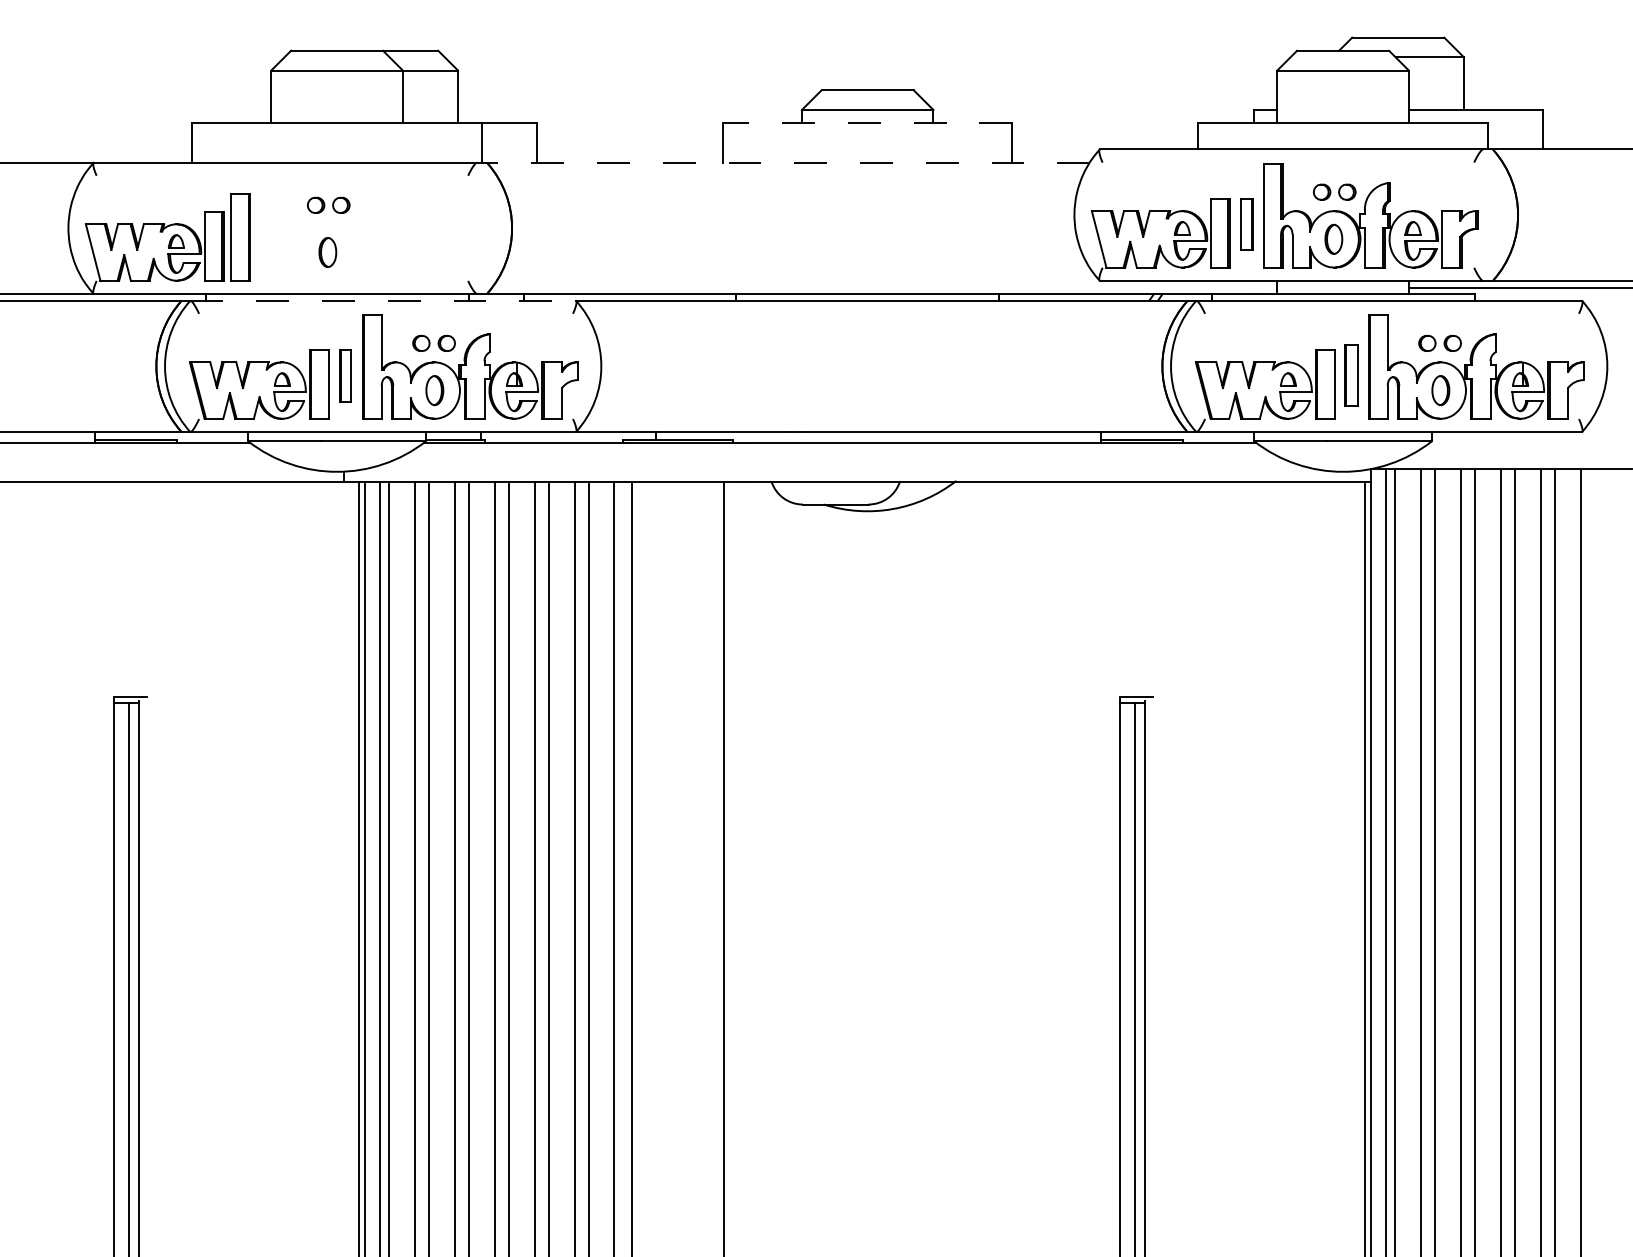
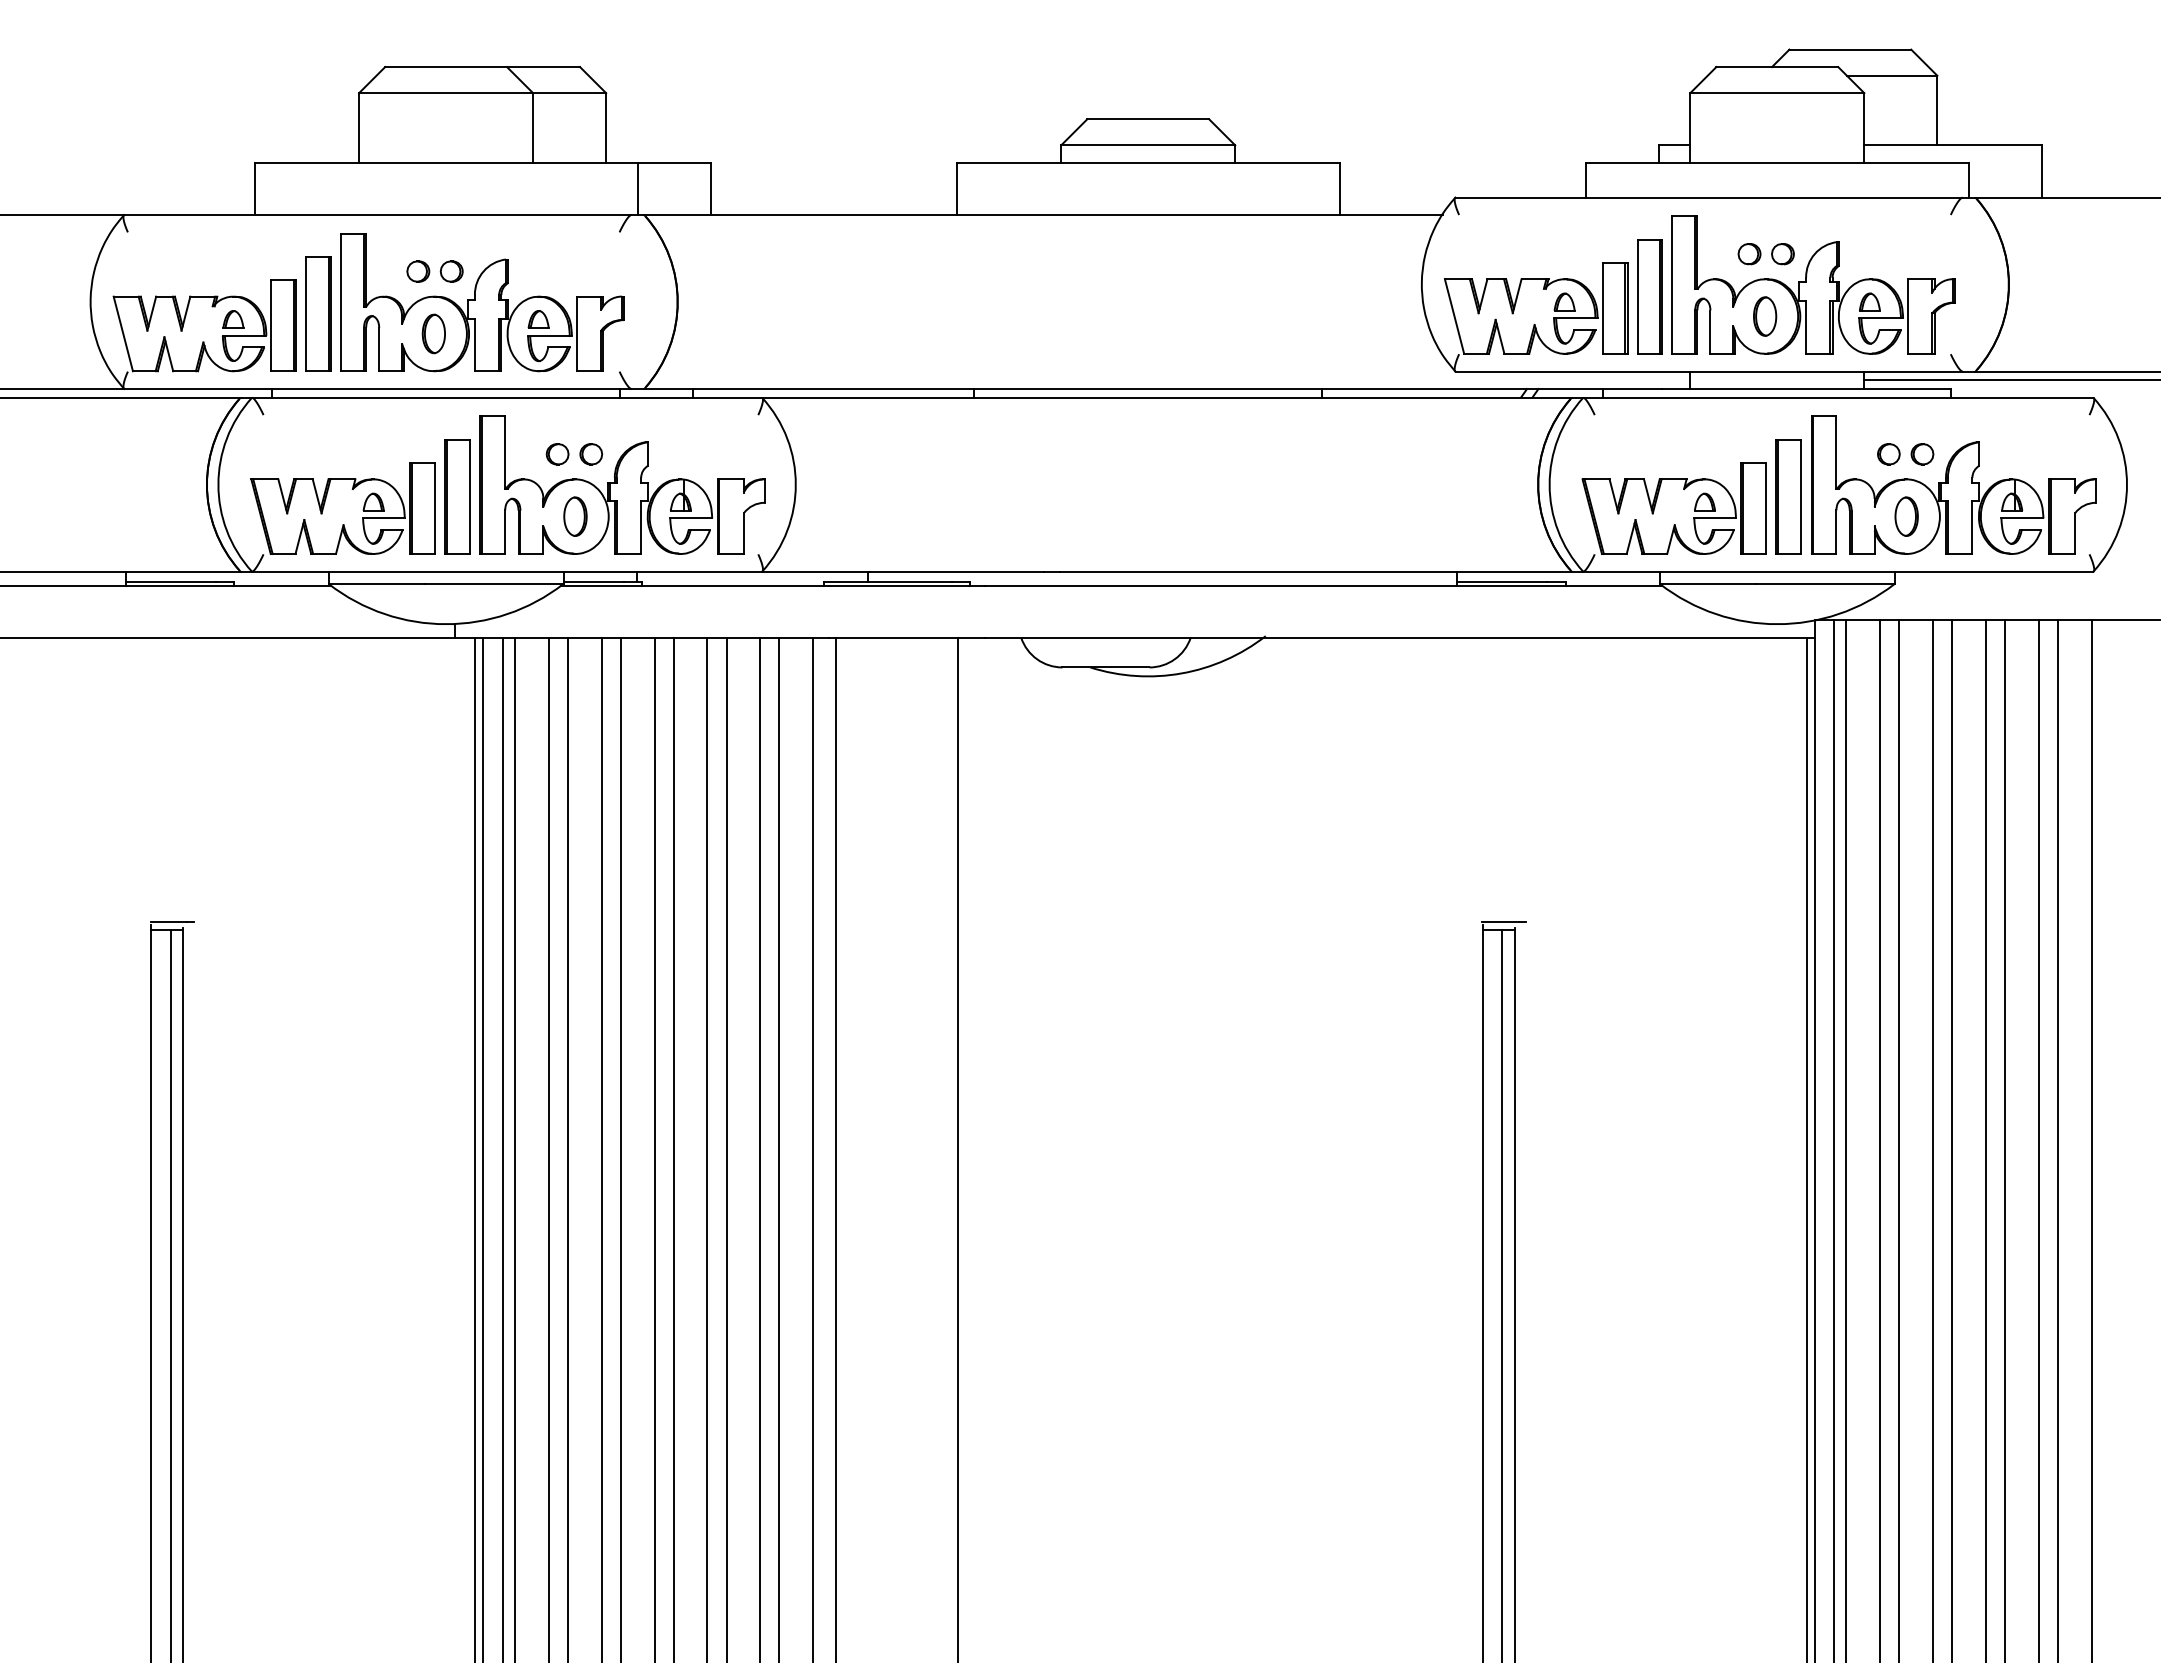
line: (867, 122) -> (1147, 162), dashed -> solid
line: (787, 162) -> (1042, 214), dashed -> solid
part: (1246, 224) -> (1649, 296), size x1.67
part: (364, 228) -> (482, 302), added
line: (383, 300) -> (507, 397), dashed -> solid
part: (345, 375) -> (457, 496), size x1.67
part: (1351, 375) -> (1788, 496), size x1.43

